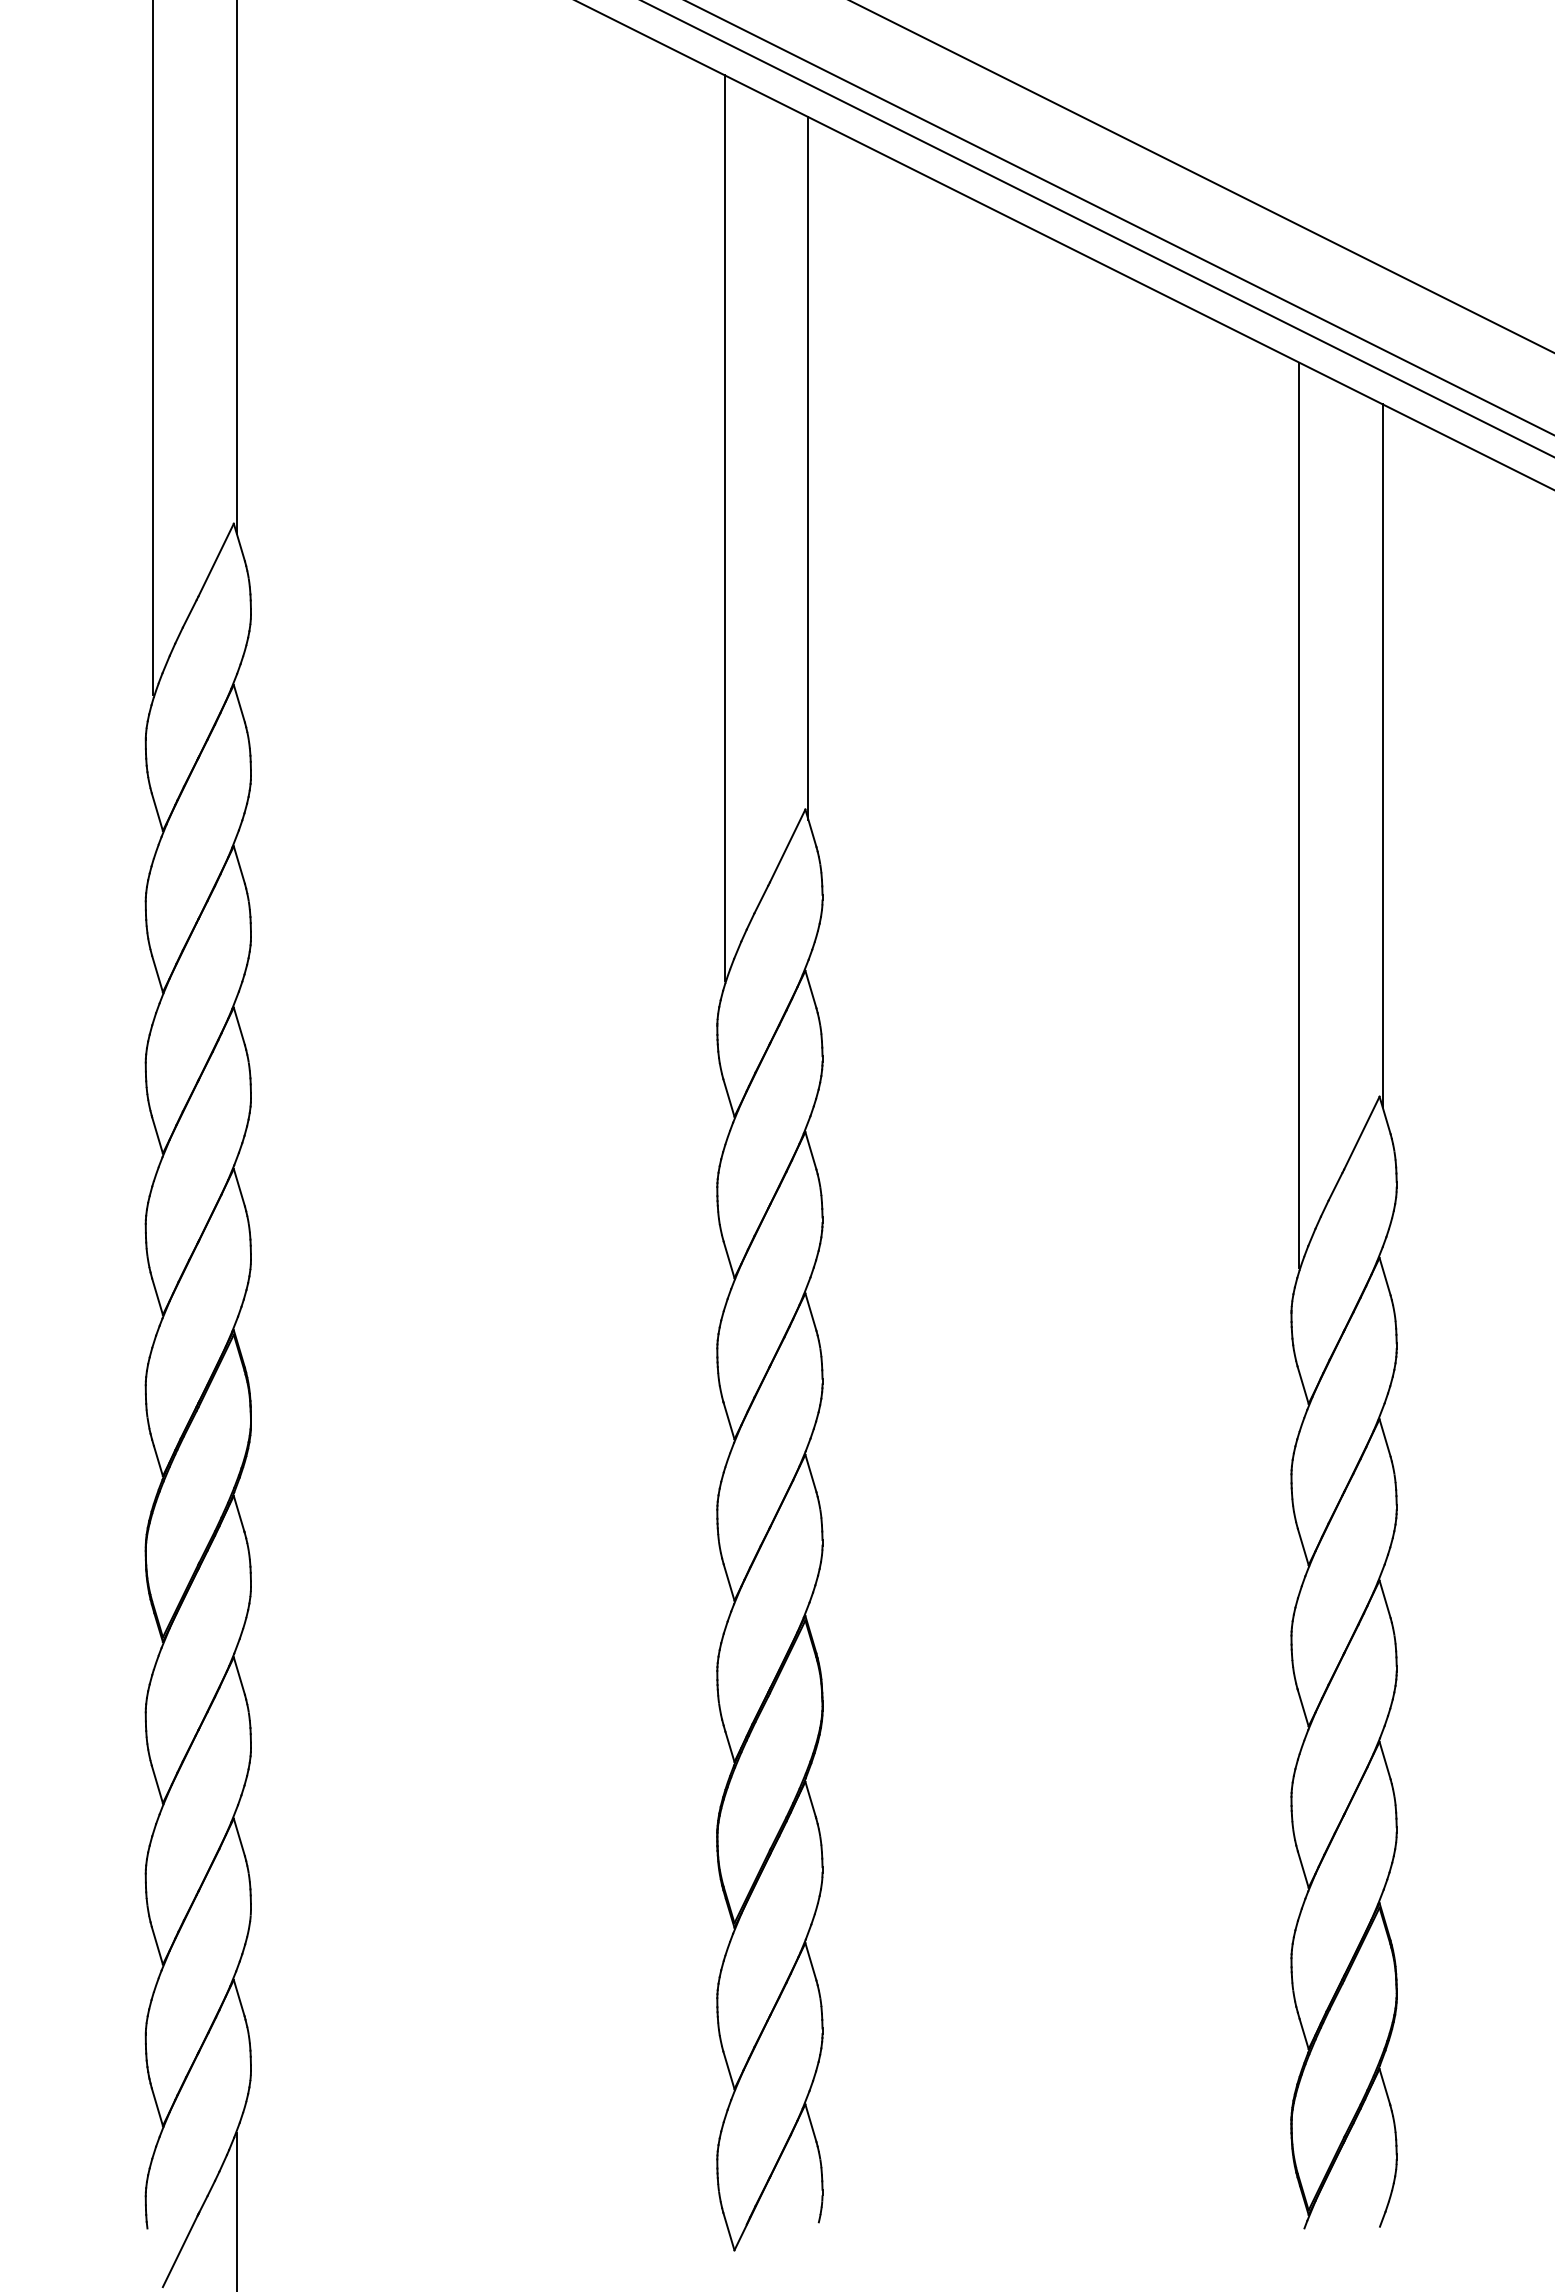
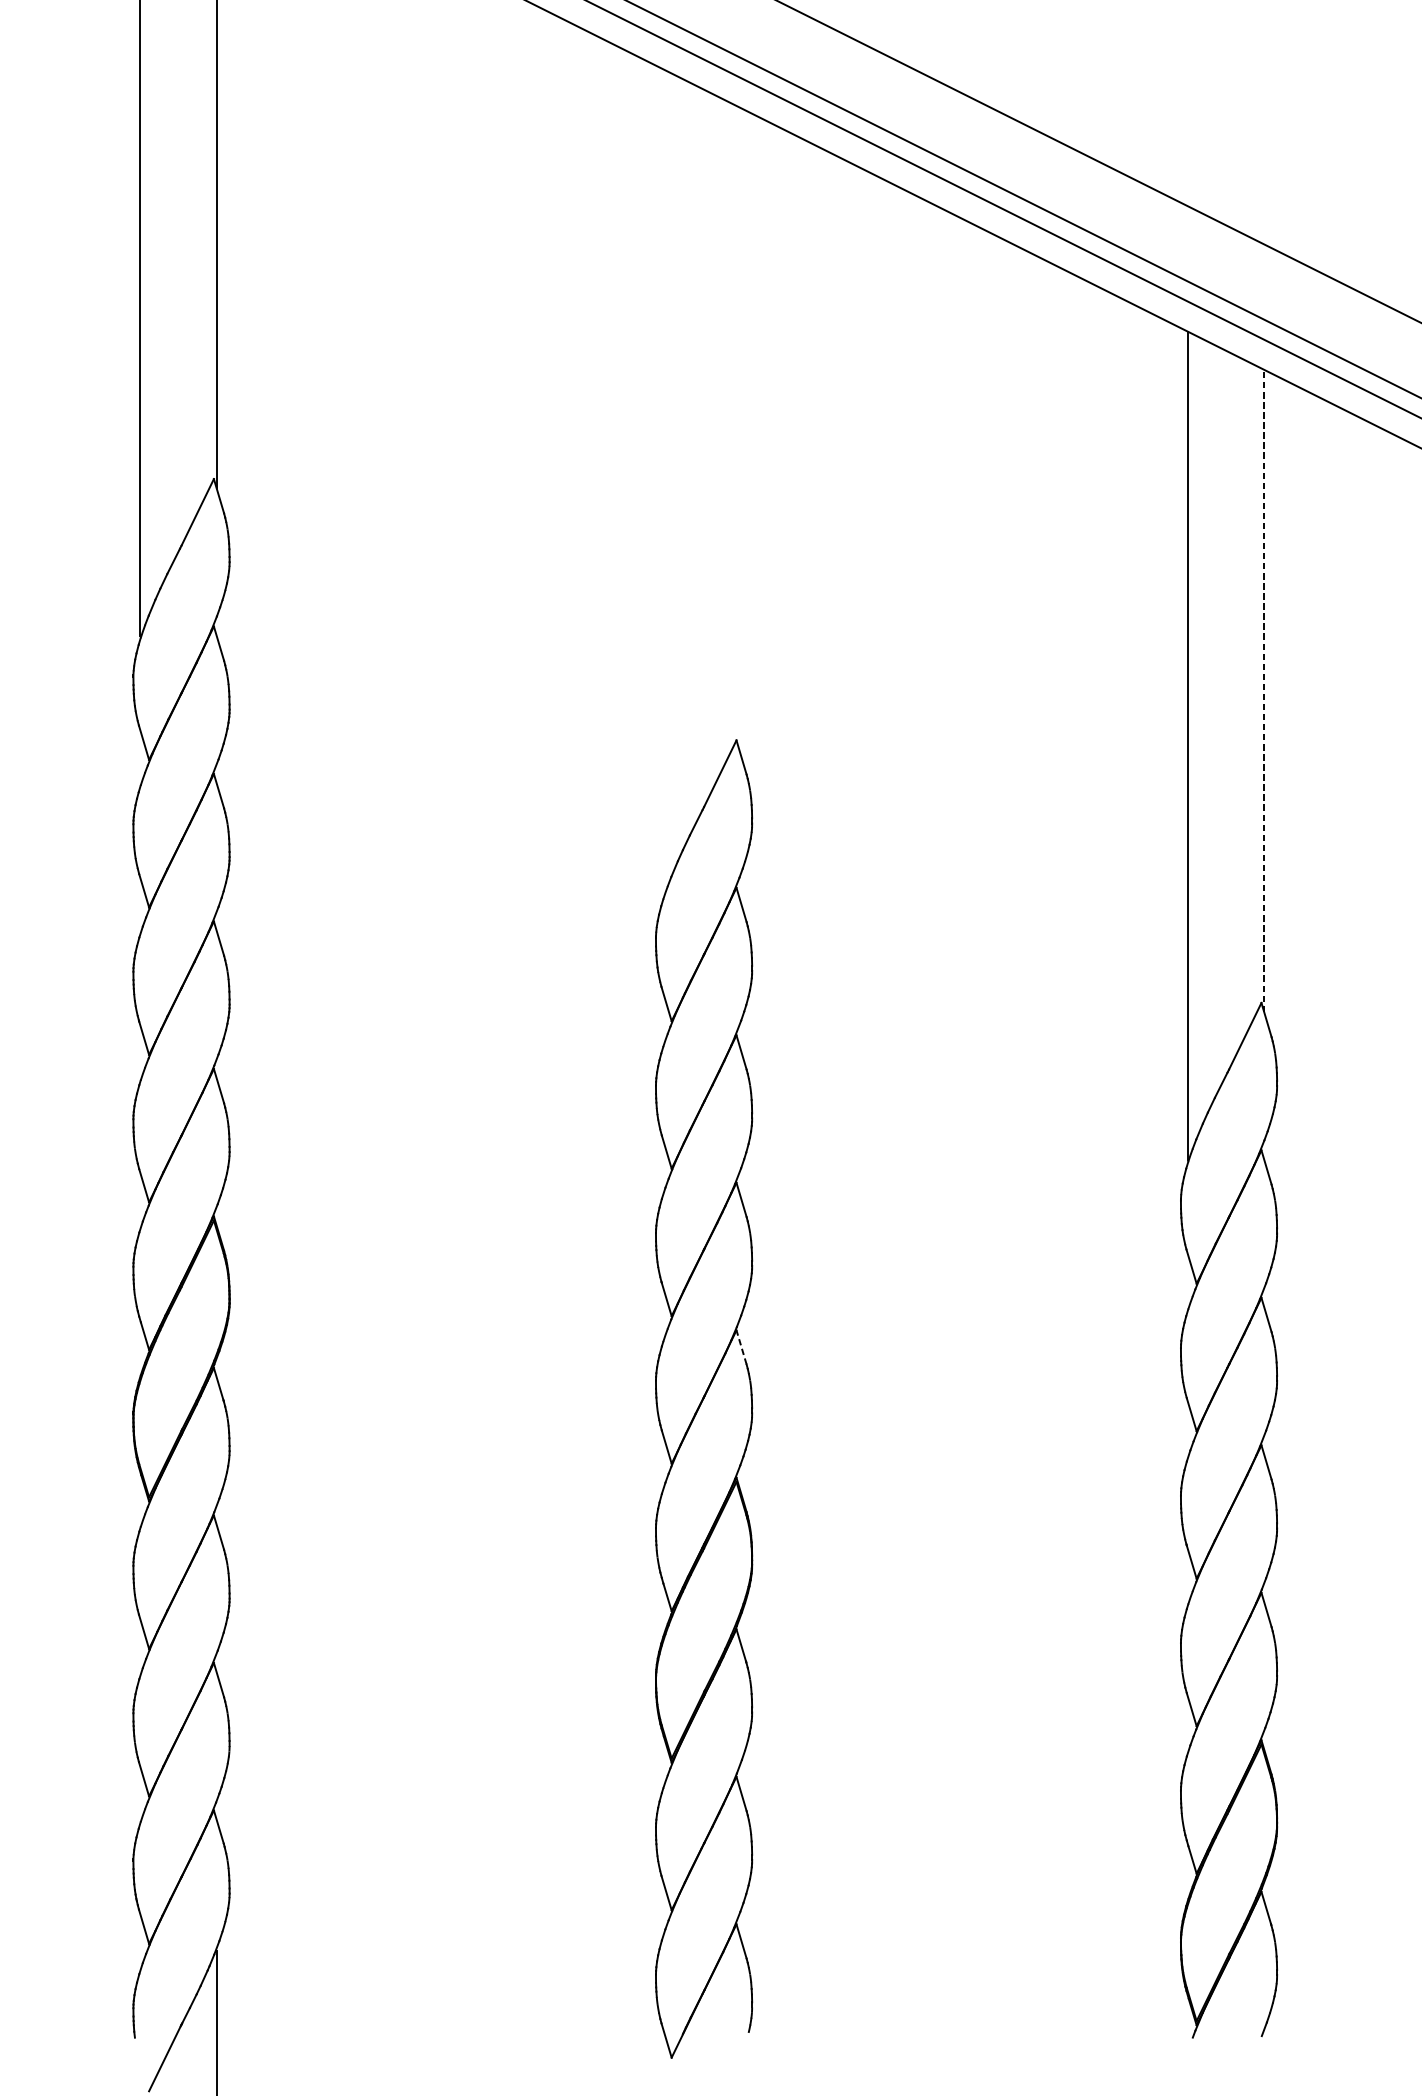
line: (808, 468) -> (739, 428), removed
line: (724, 528) -> (662, 483), removed
line: (1382, 754) -> (1264, 690), solid -> dashed
line: (810, 1473) -> (741, 1347), solid -> dashed

